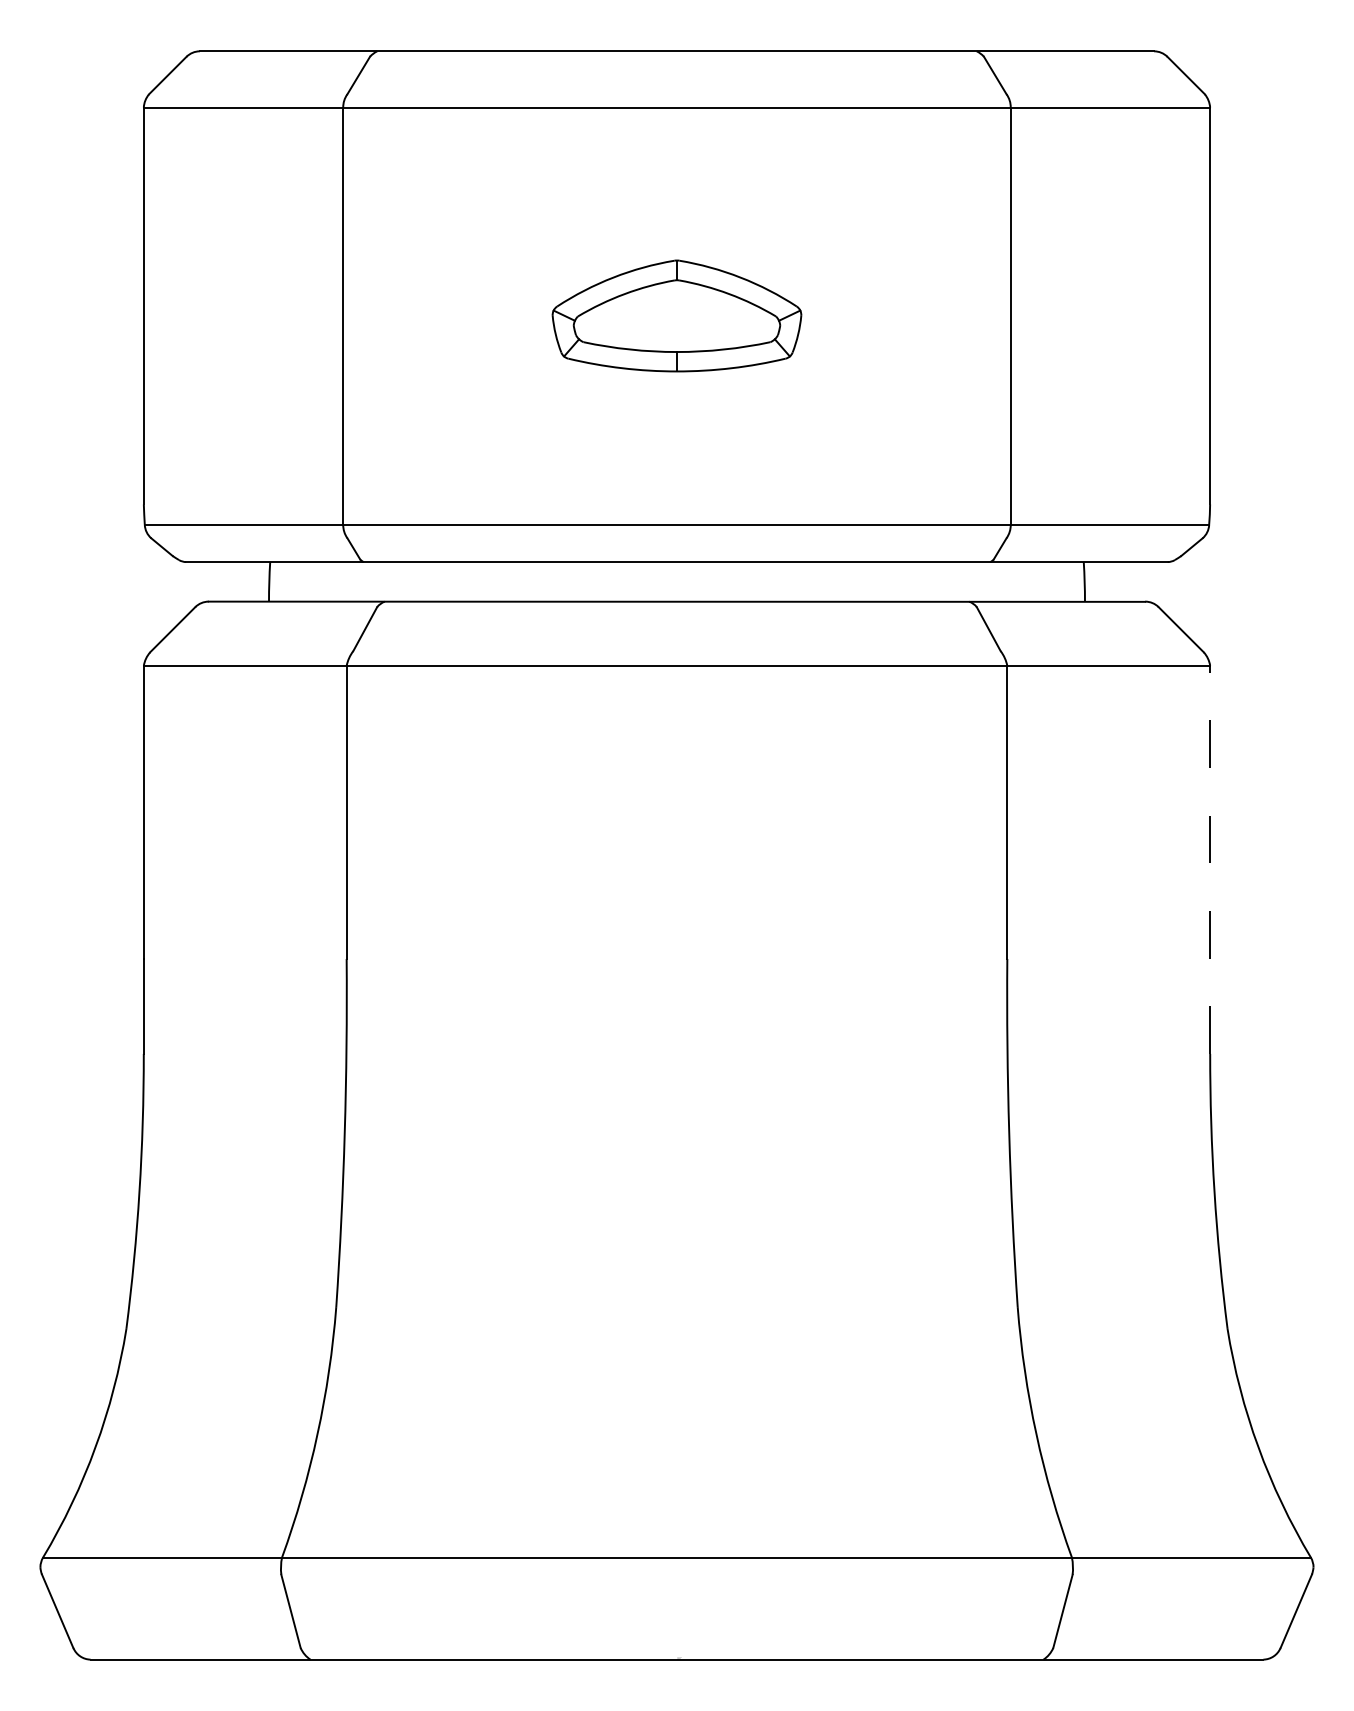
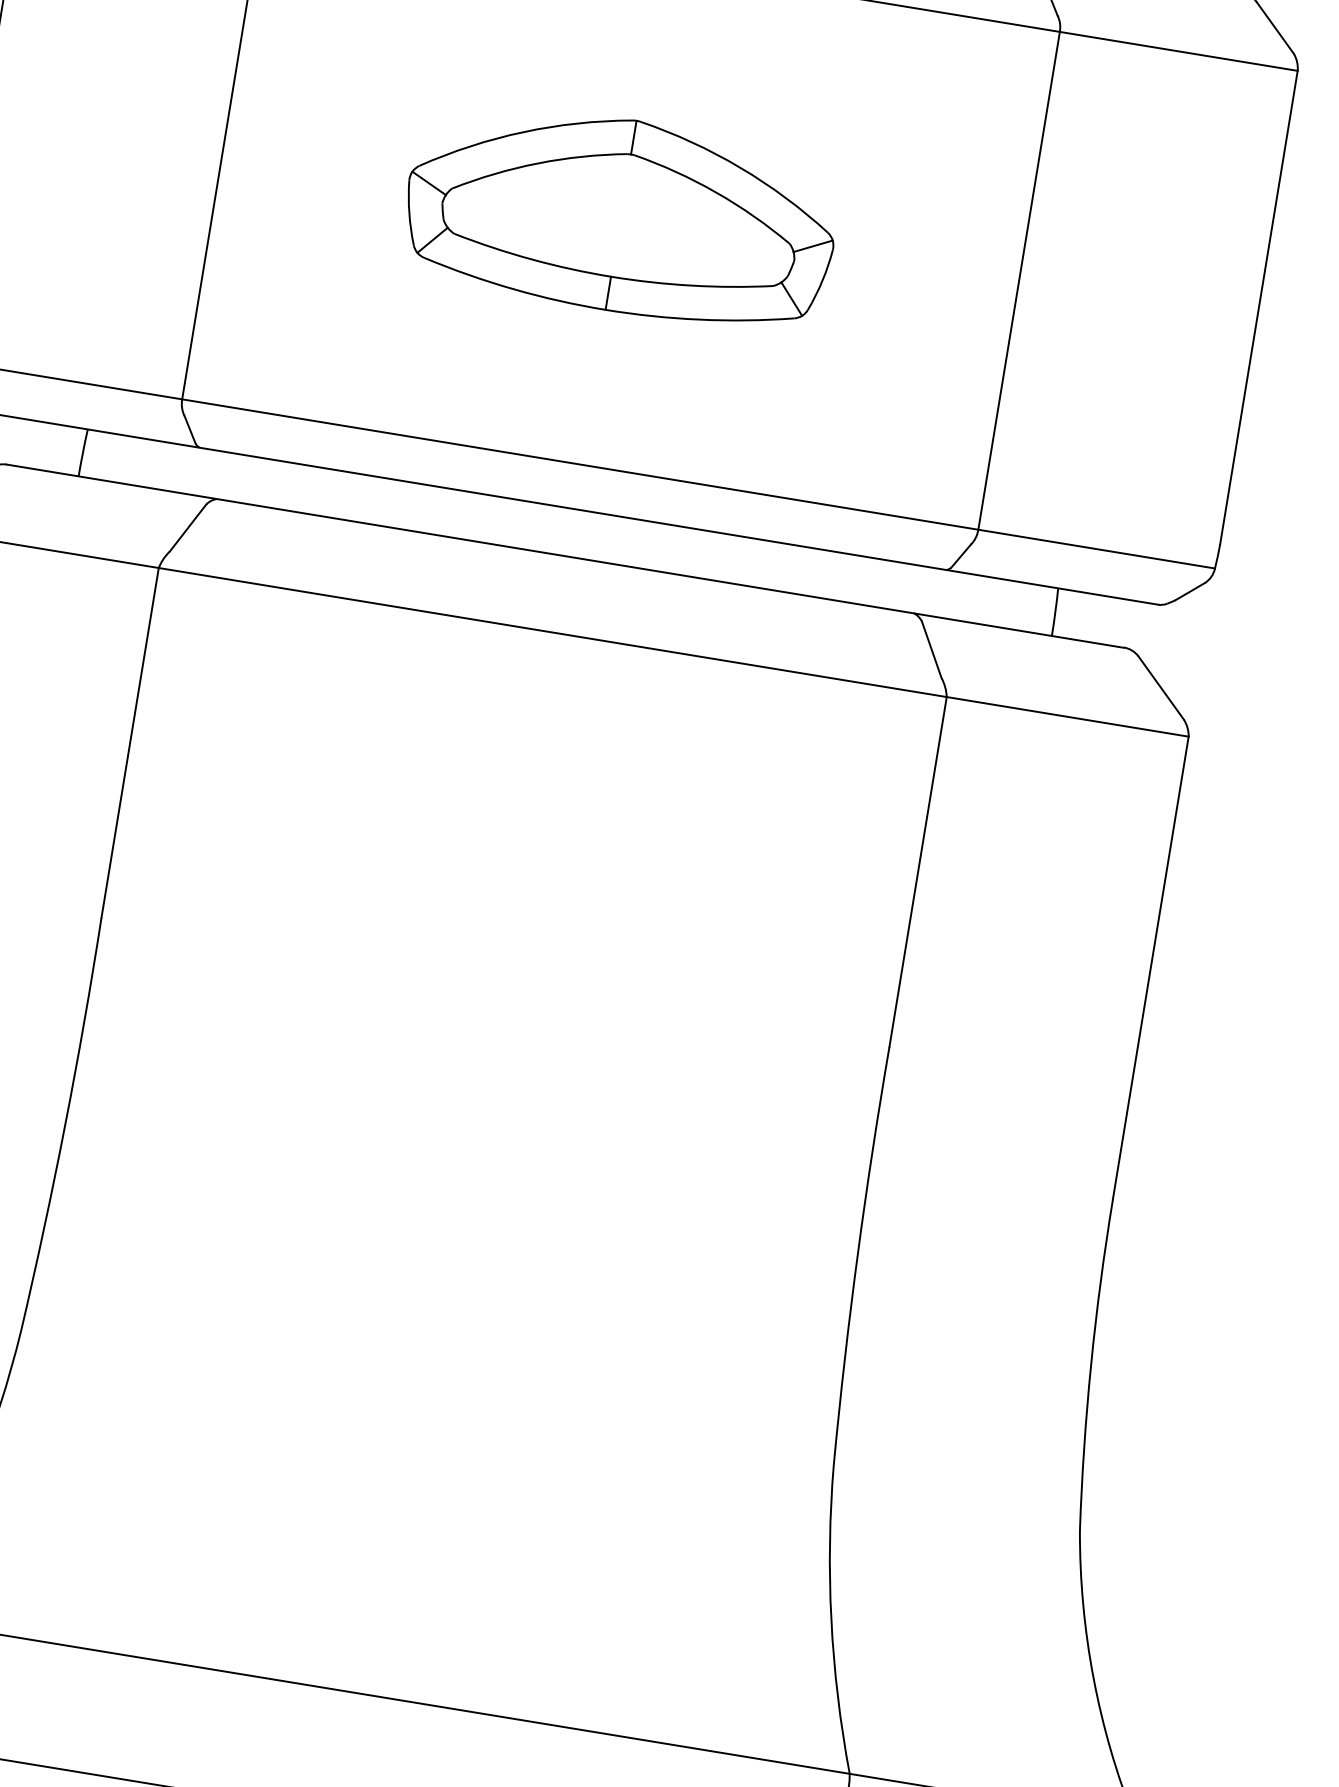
part: (676, 315) -> (620, 214), size x1.43
line: (1210, 859) -> (1151, 967), dashed -> solid

